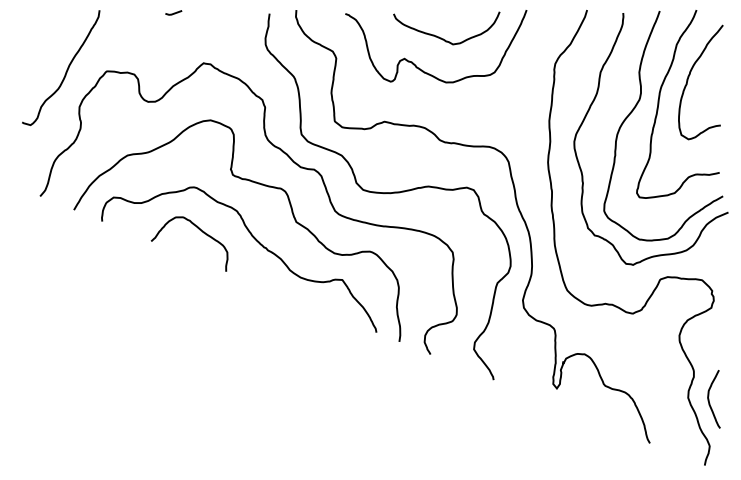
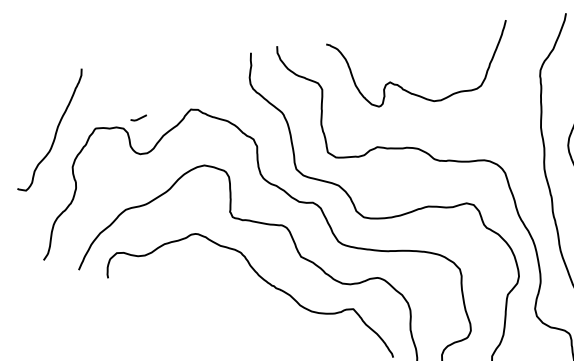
line: (174, 12) -> (139, 117), moved
curve: (441, 37) -> (424, 57), removed
curve: (199, 230) -> (205, 276), removed

